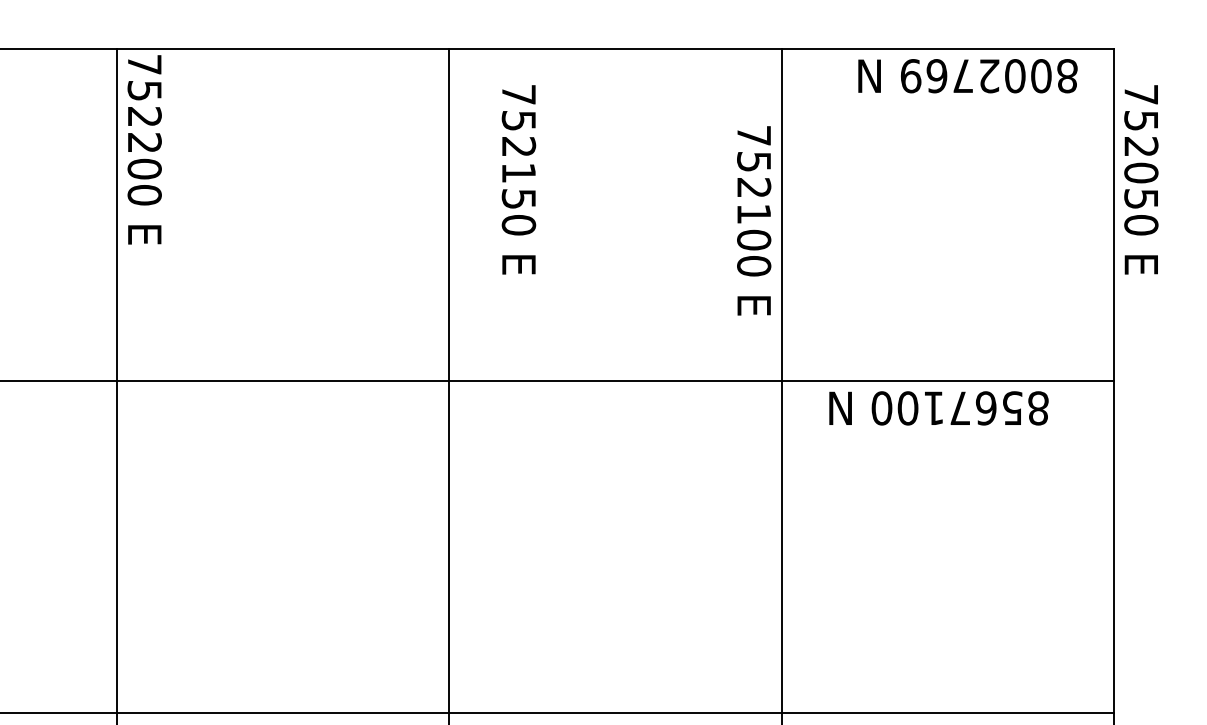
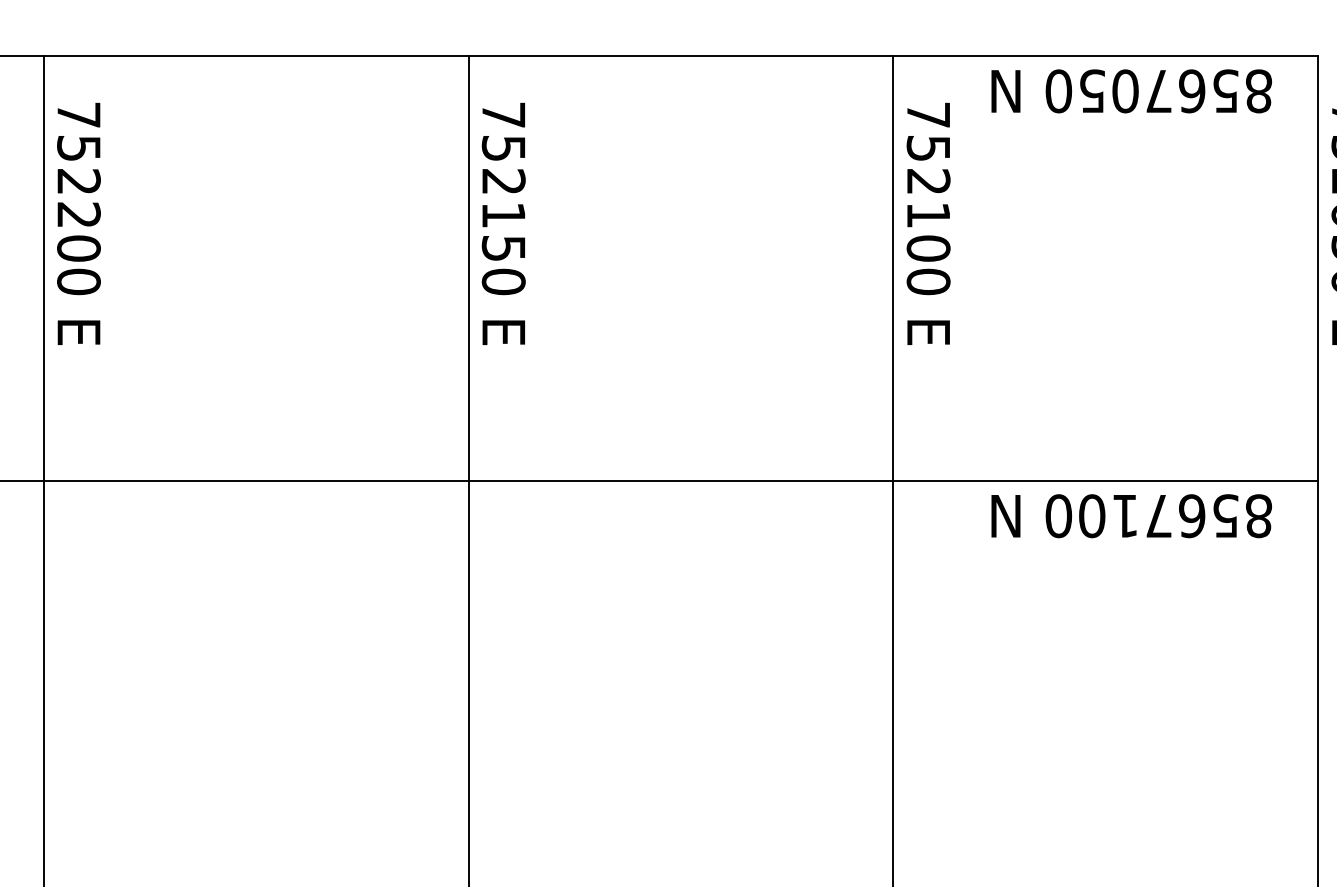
text: (975, 76) -> (1141, 91), 8002769 -> 8567050
text: (144, 149) -> (78, 223), moved
text: (518, 179) -> (503, 223), moved
text: (754, 220) -> (929, 223), moved
text: (938, 408) -> (1131, 516), moved

